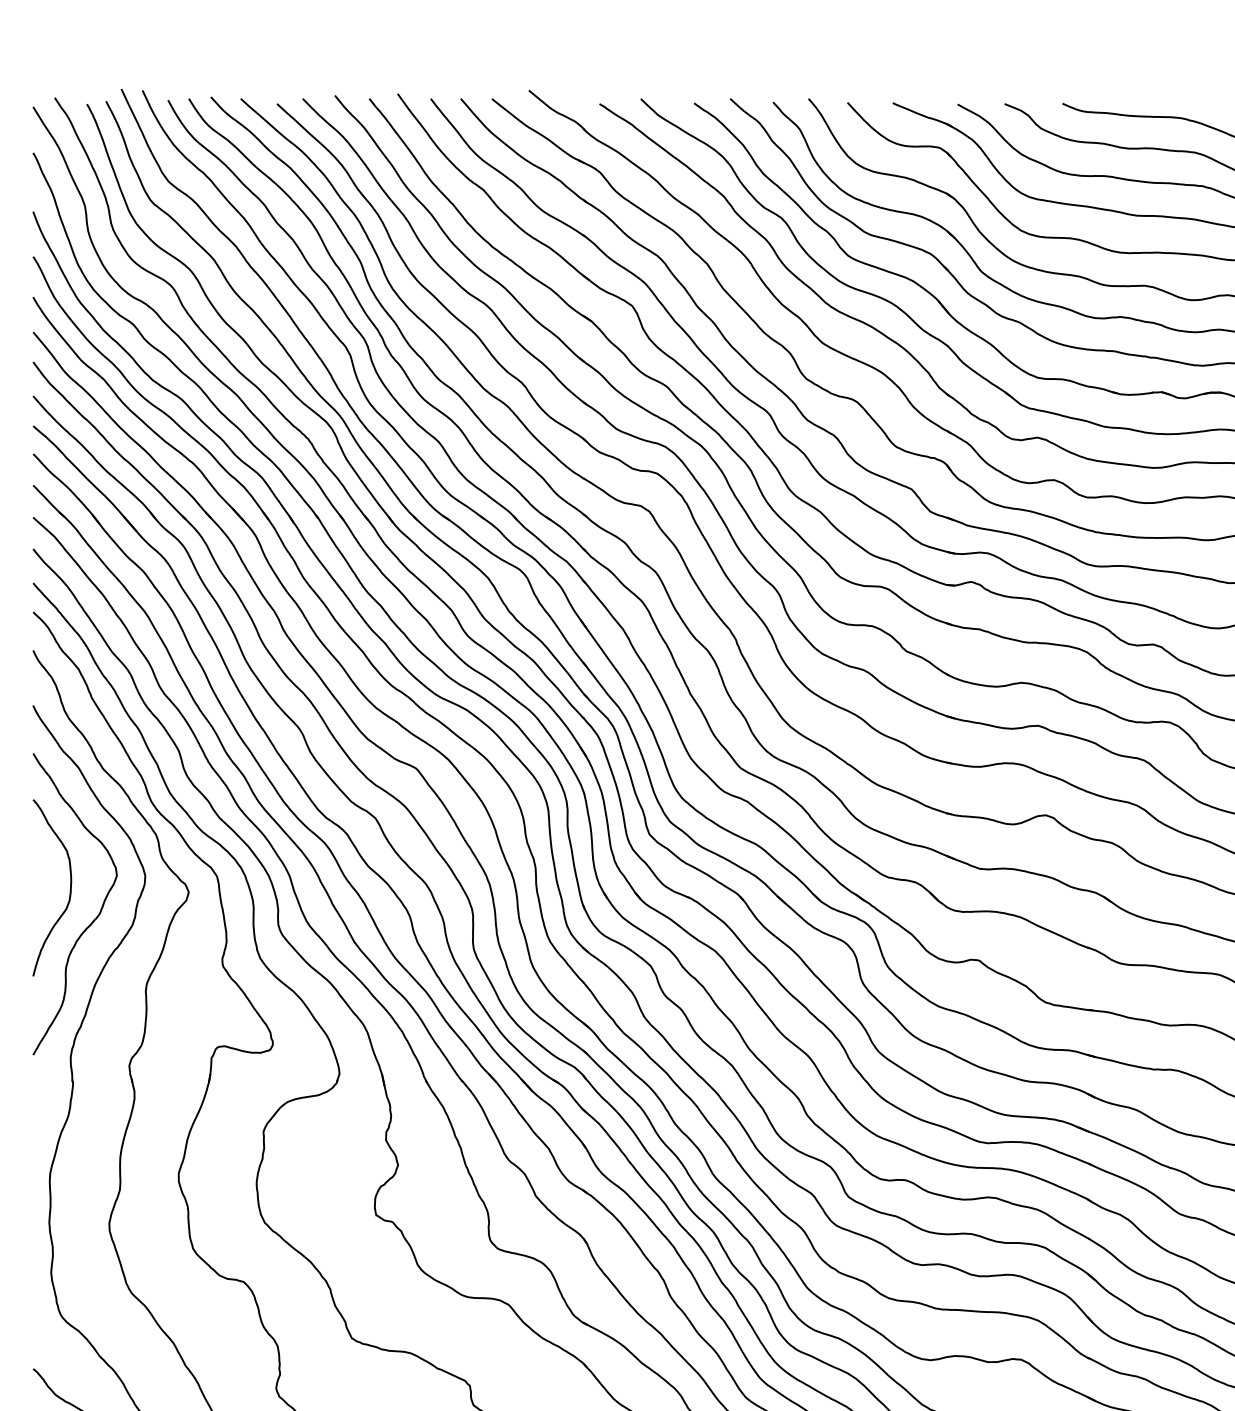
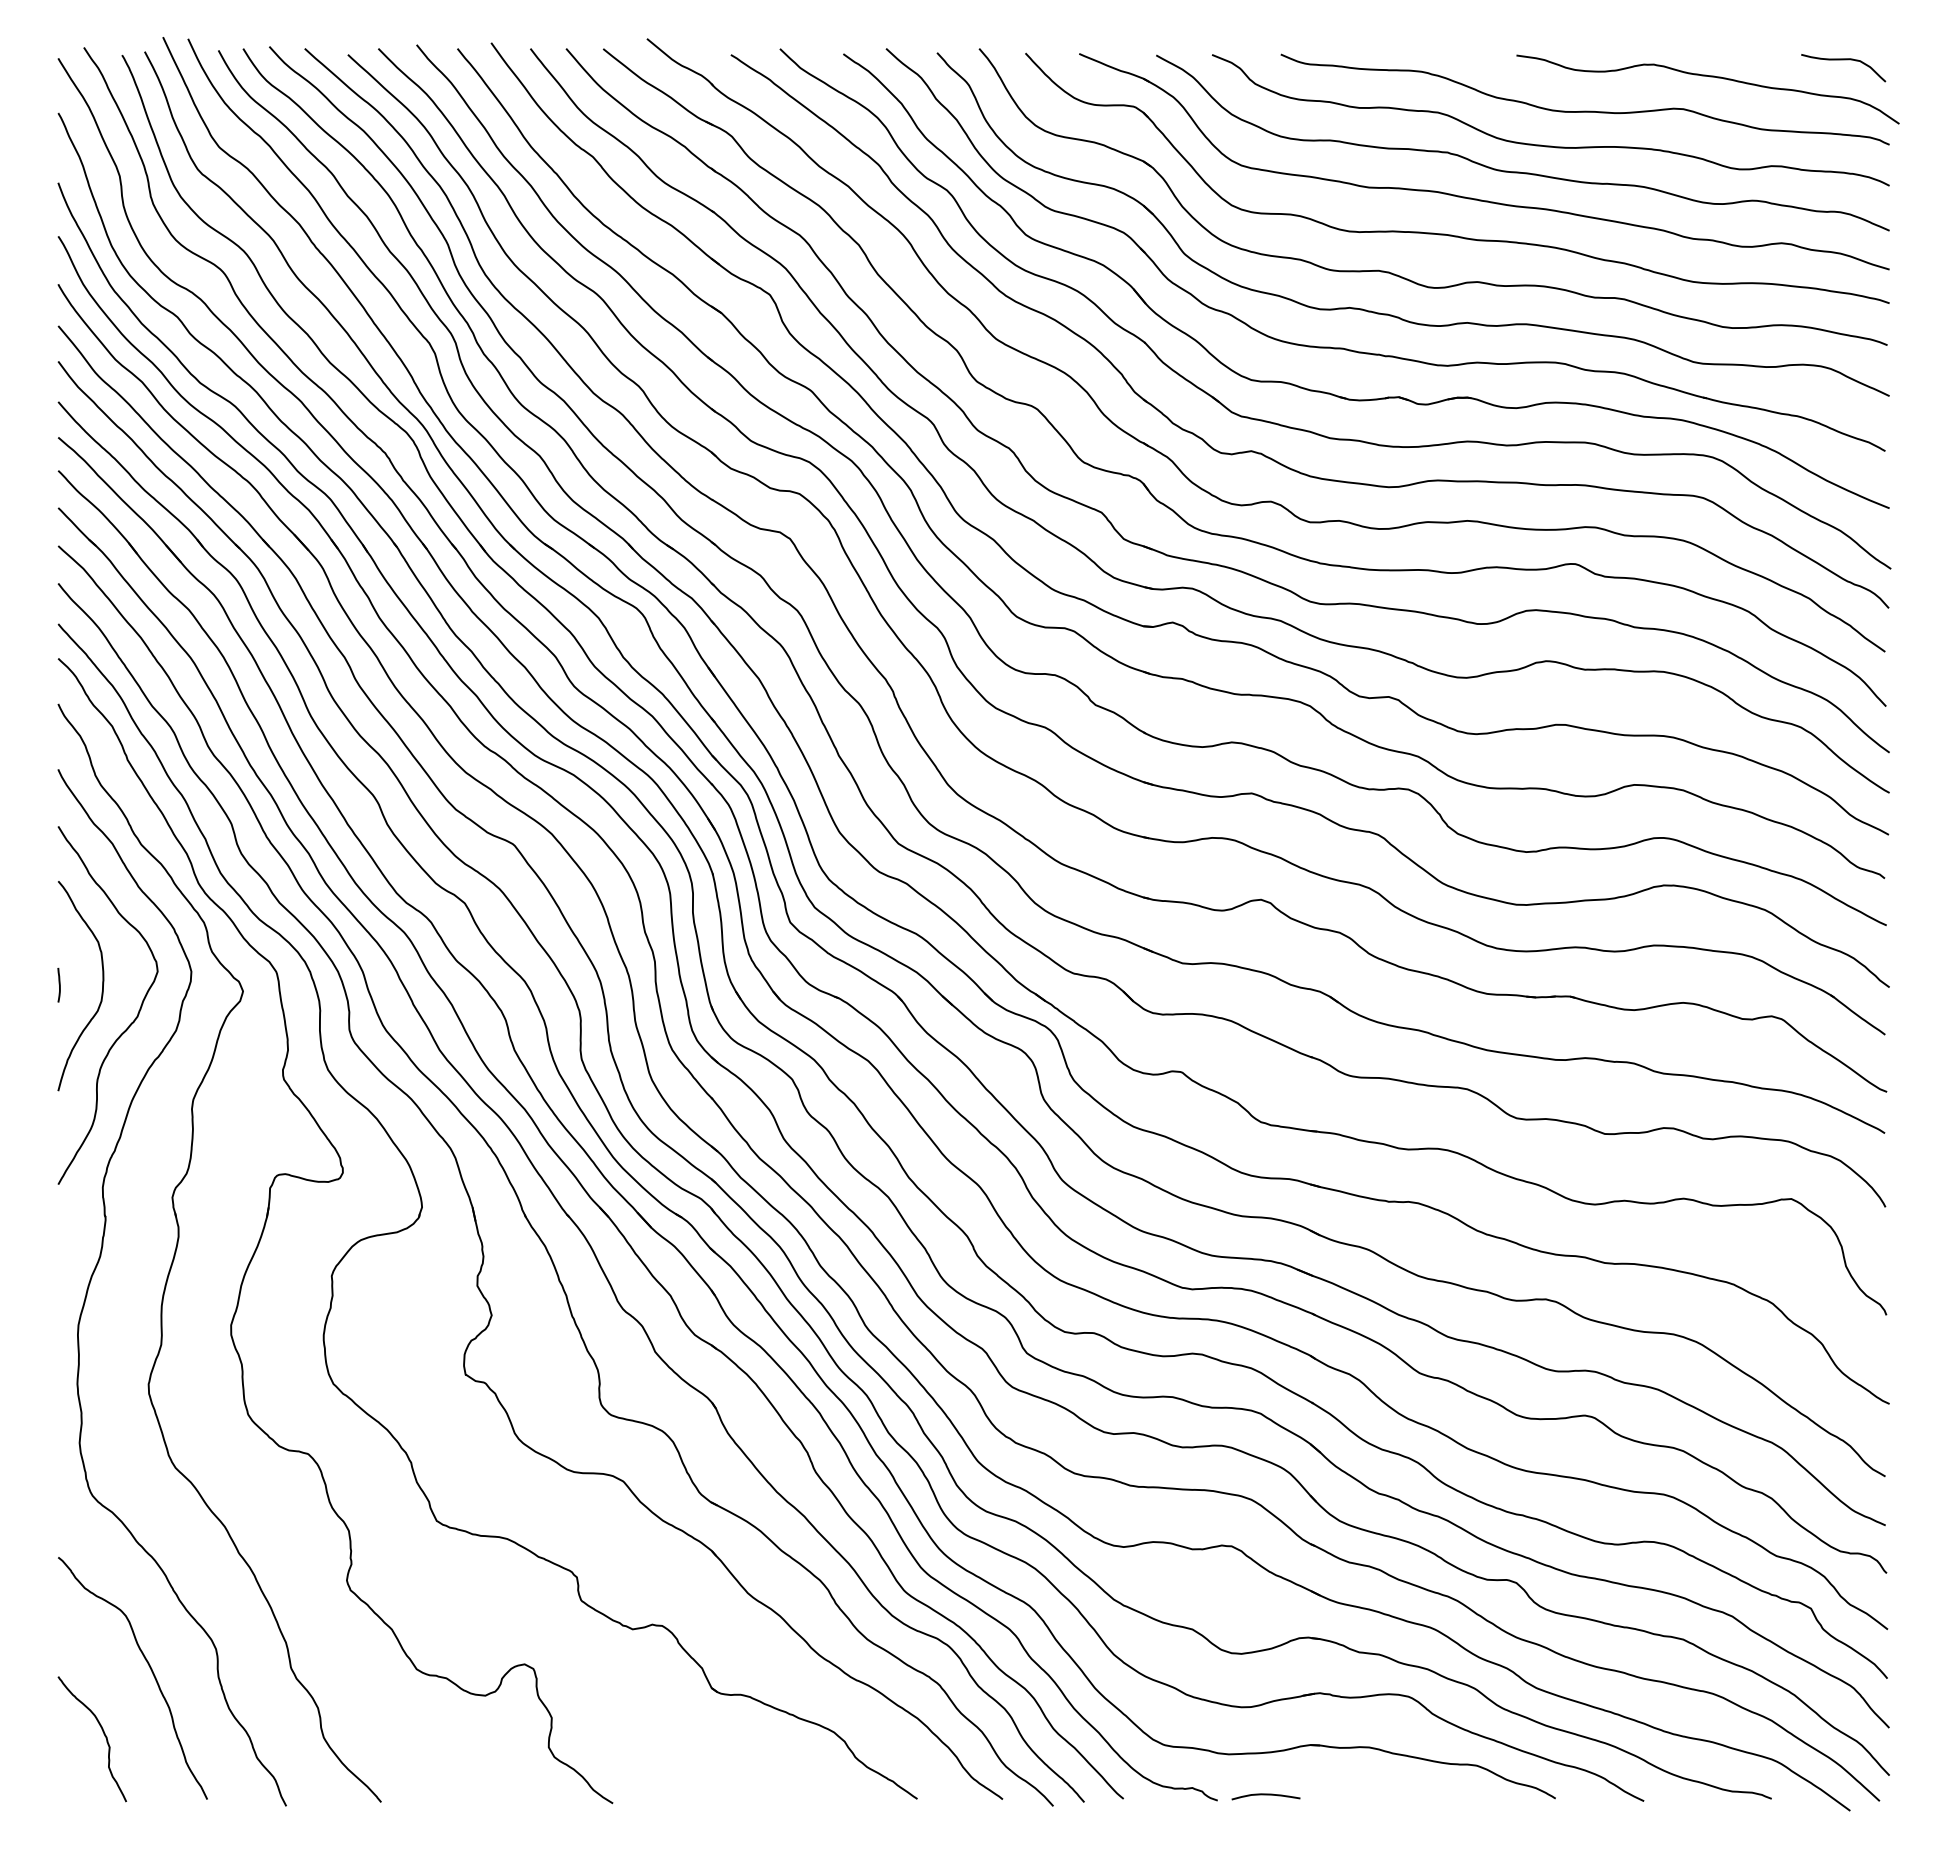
part: (33, 886) -> (58, 984), added

